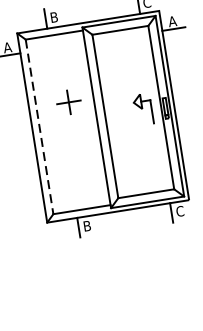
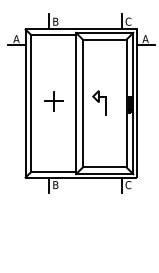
part: (68, 102) -> (53, 101), moved
part: (143, 109) -> (99, 102), moved
line: (39, 128) -> (31, 104), dashed -> solid

